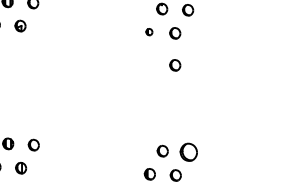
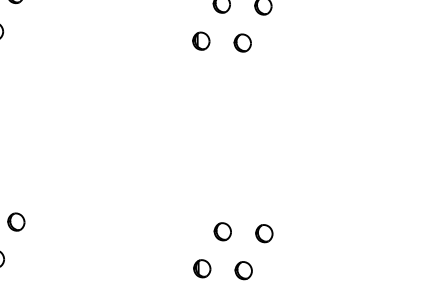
part: (149, 31) -> (201, 40), size x1.67
part: (175, 65) -> (243, 94), removed
part: (188, 152) -> (264, 233), size x0.62

